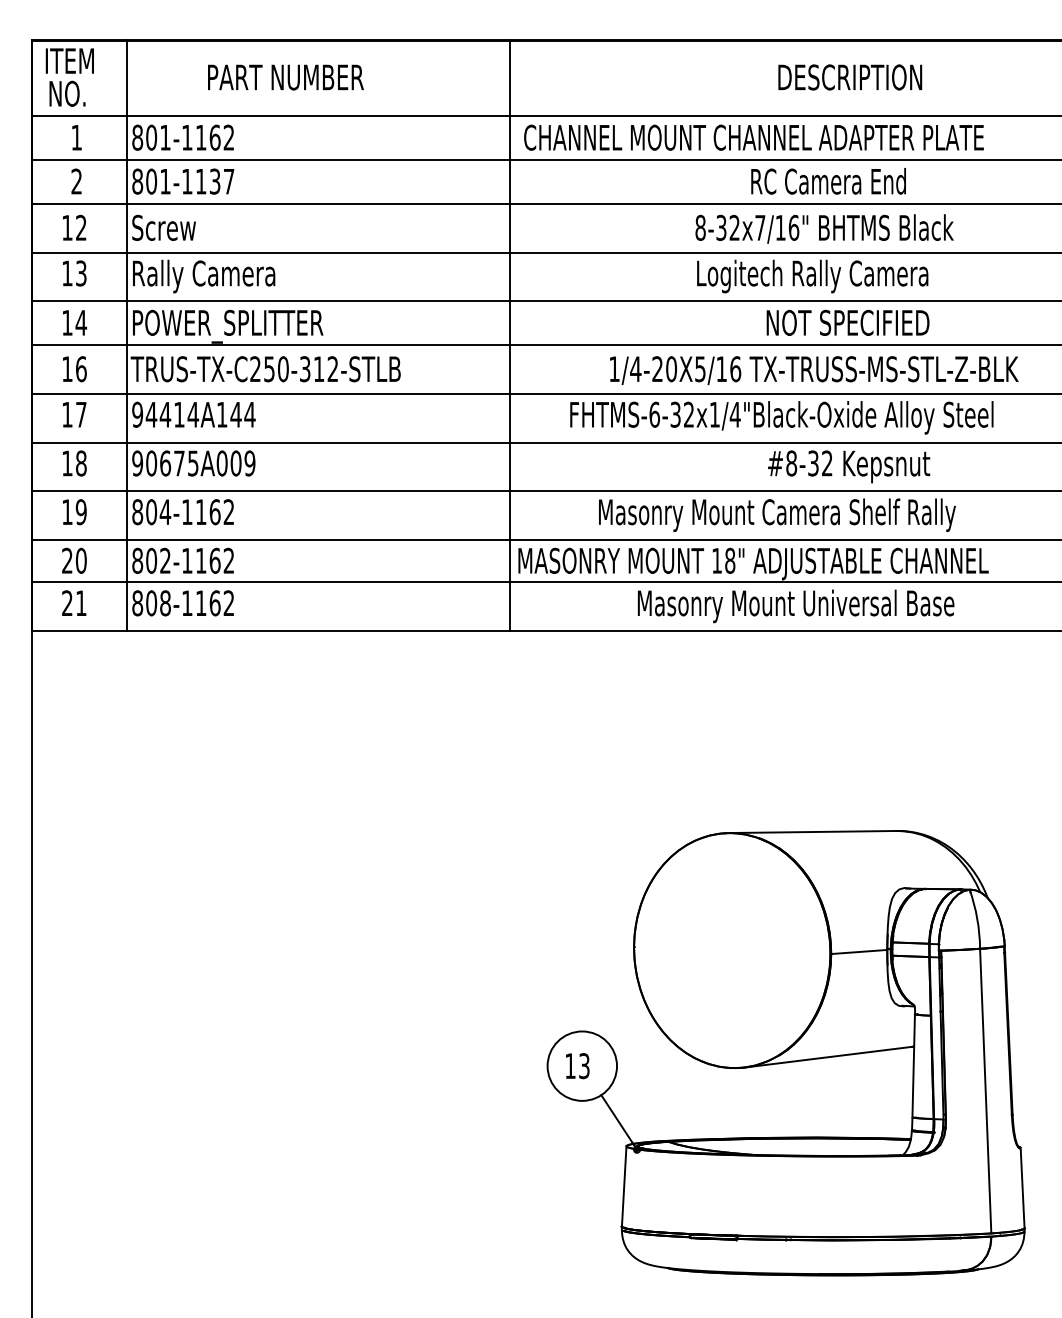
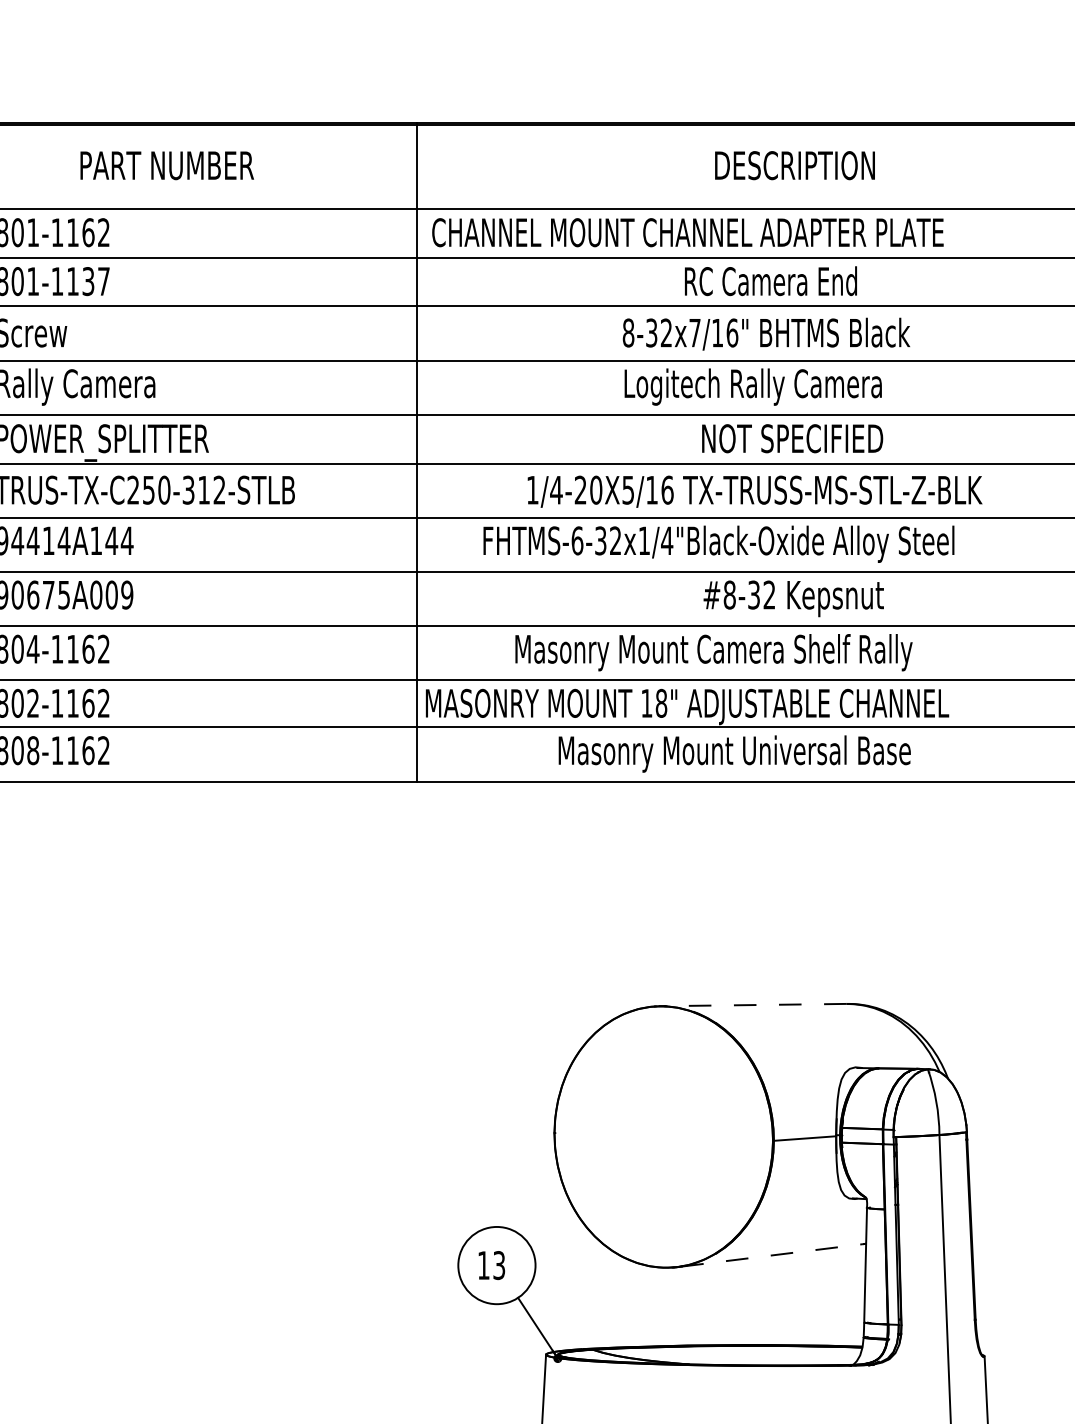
line: (813, 832) -> (754, 1005), solid -> dashed
line: (830, 1056) -> (773, 1254), solid -> dashed

